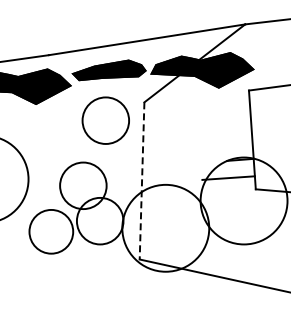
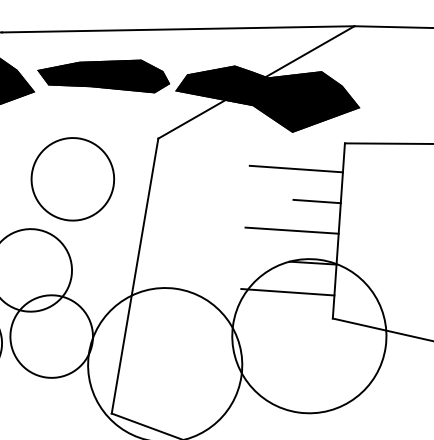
line: (223, 108) -> (295, 168), added
circle: (105, 120) -> (72, 178), moved
line: (237, 125) -> (316, 201), added
line: (226, 143) -> (292, 230), added
line: (142, 180) -> (135, 275), dashed -> solid

